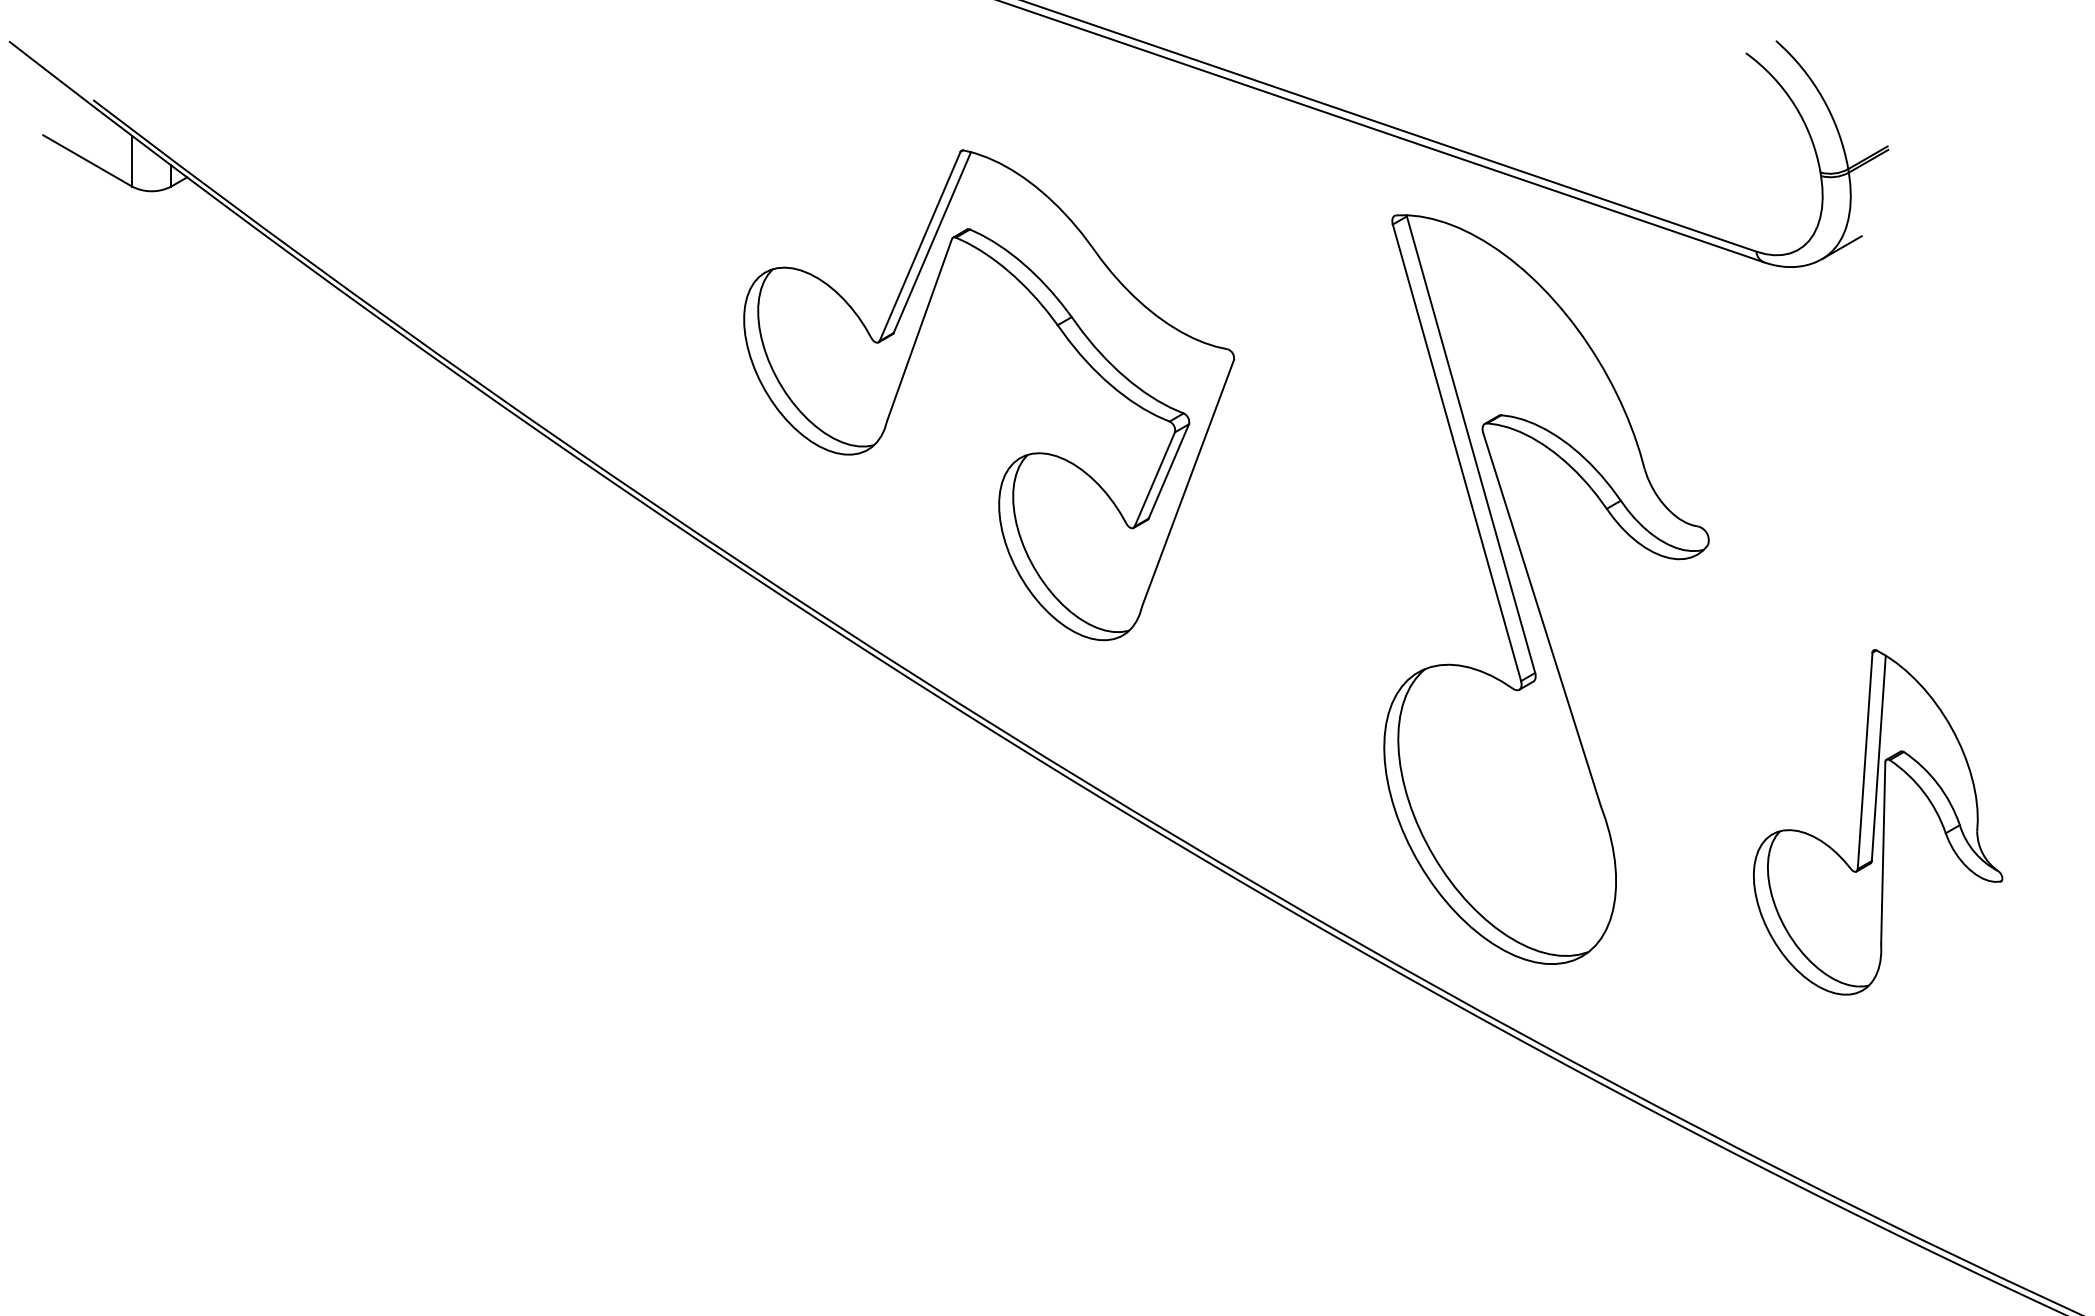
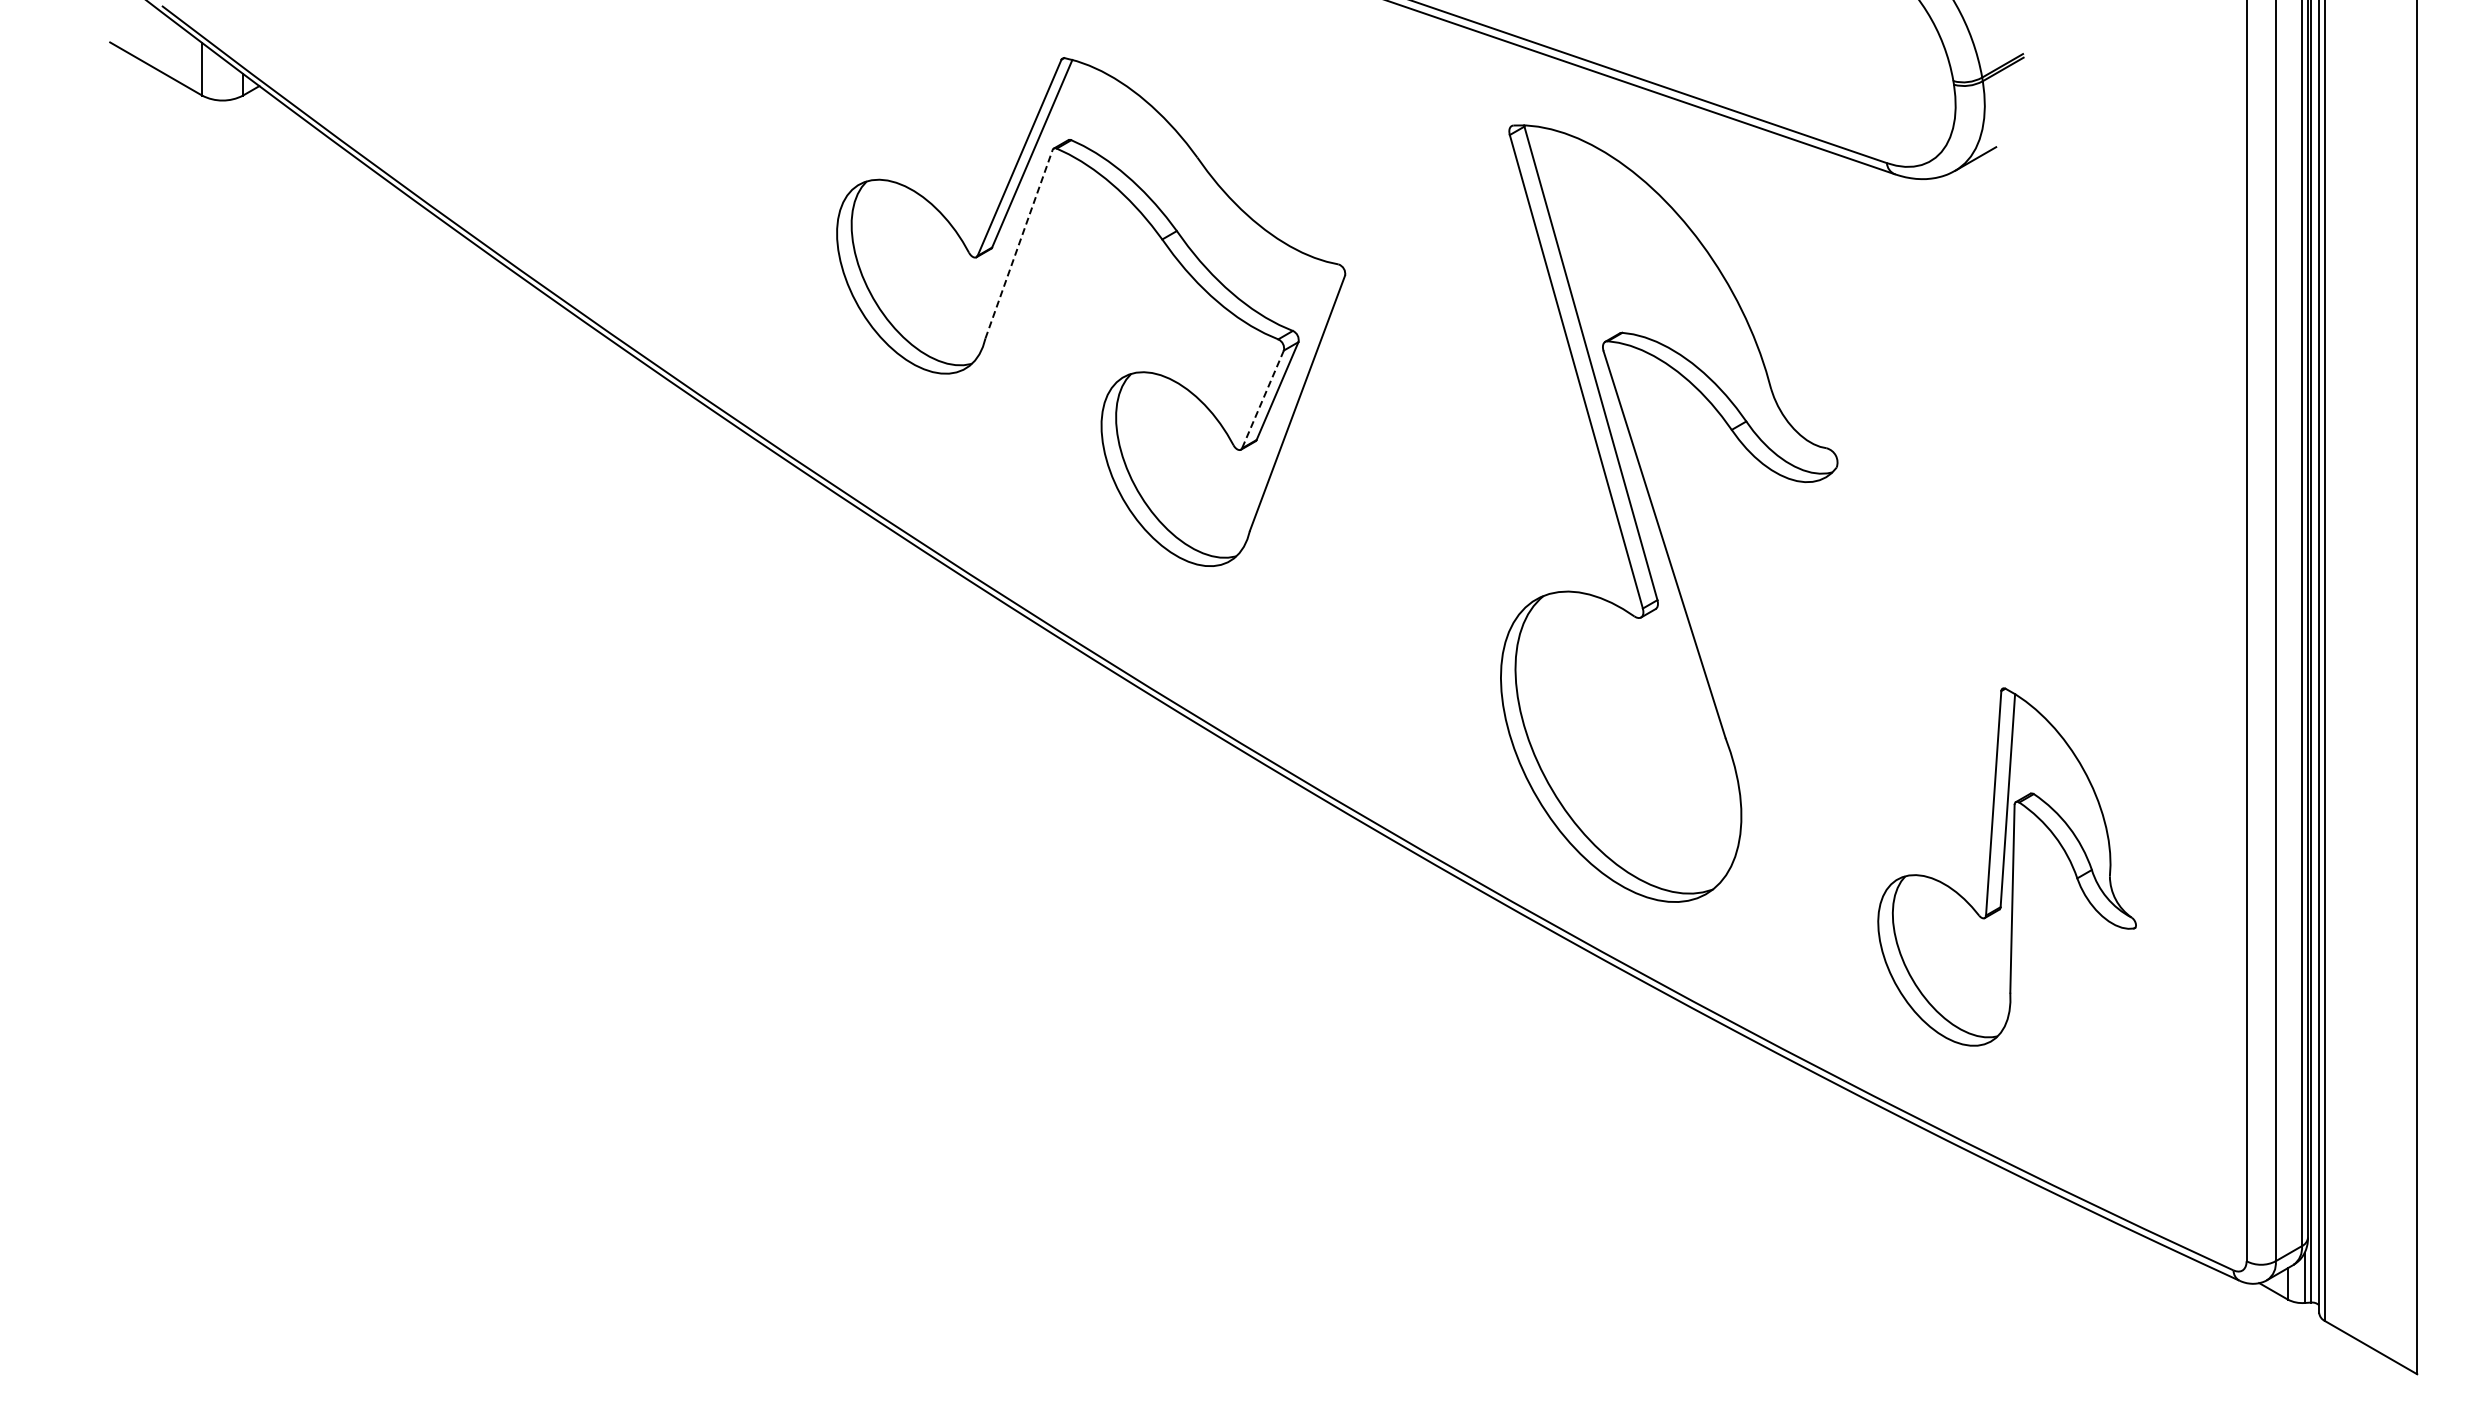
line: (920, 330) -> (1019, 244), solid -> dashed
line: (1154, 479) -> (1262, 399), solid -> dashed
part: (1877, 821) -> (2006, 866), moved

